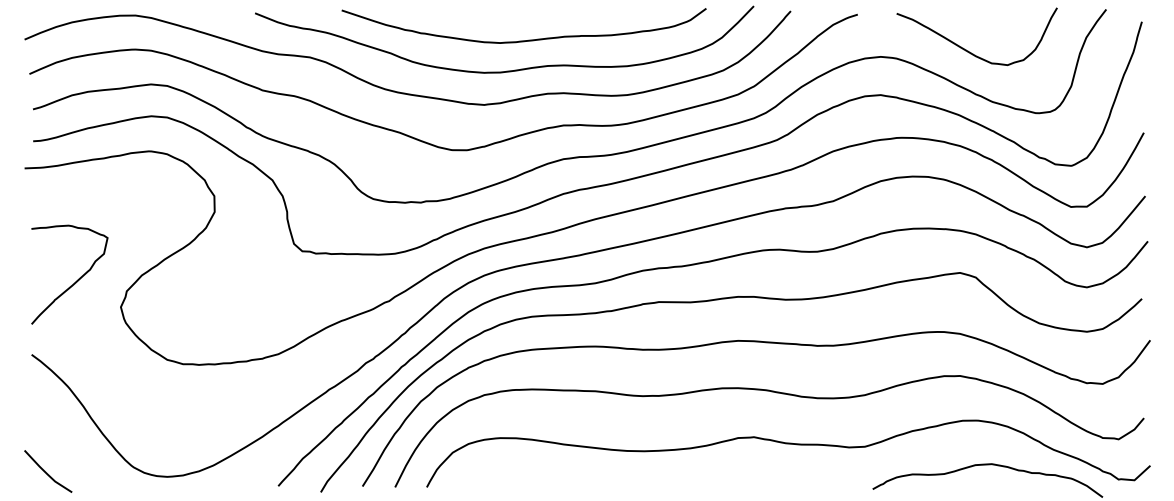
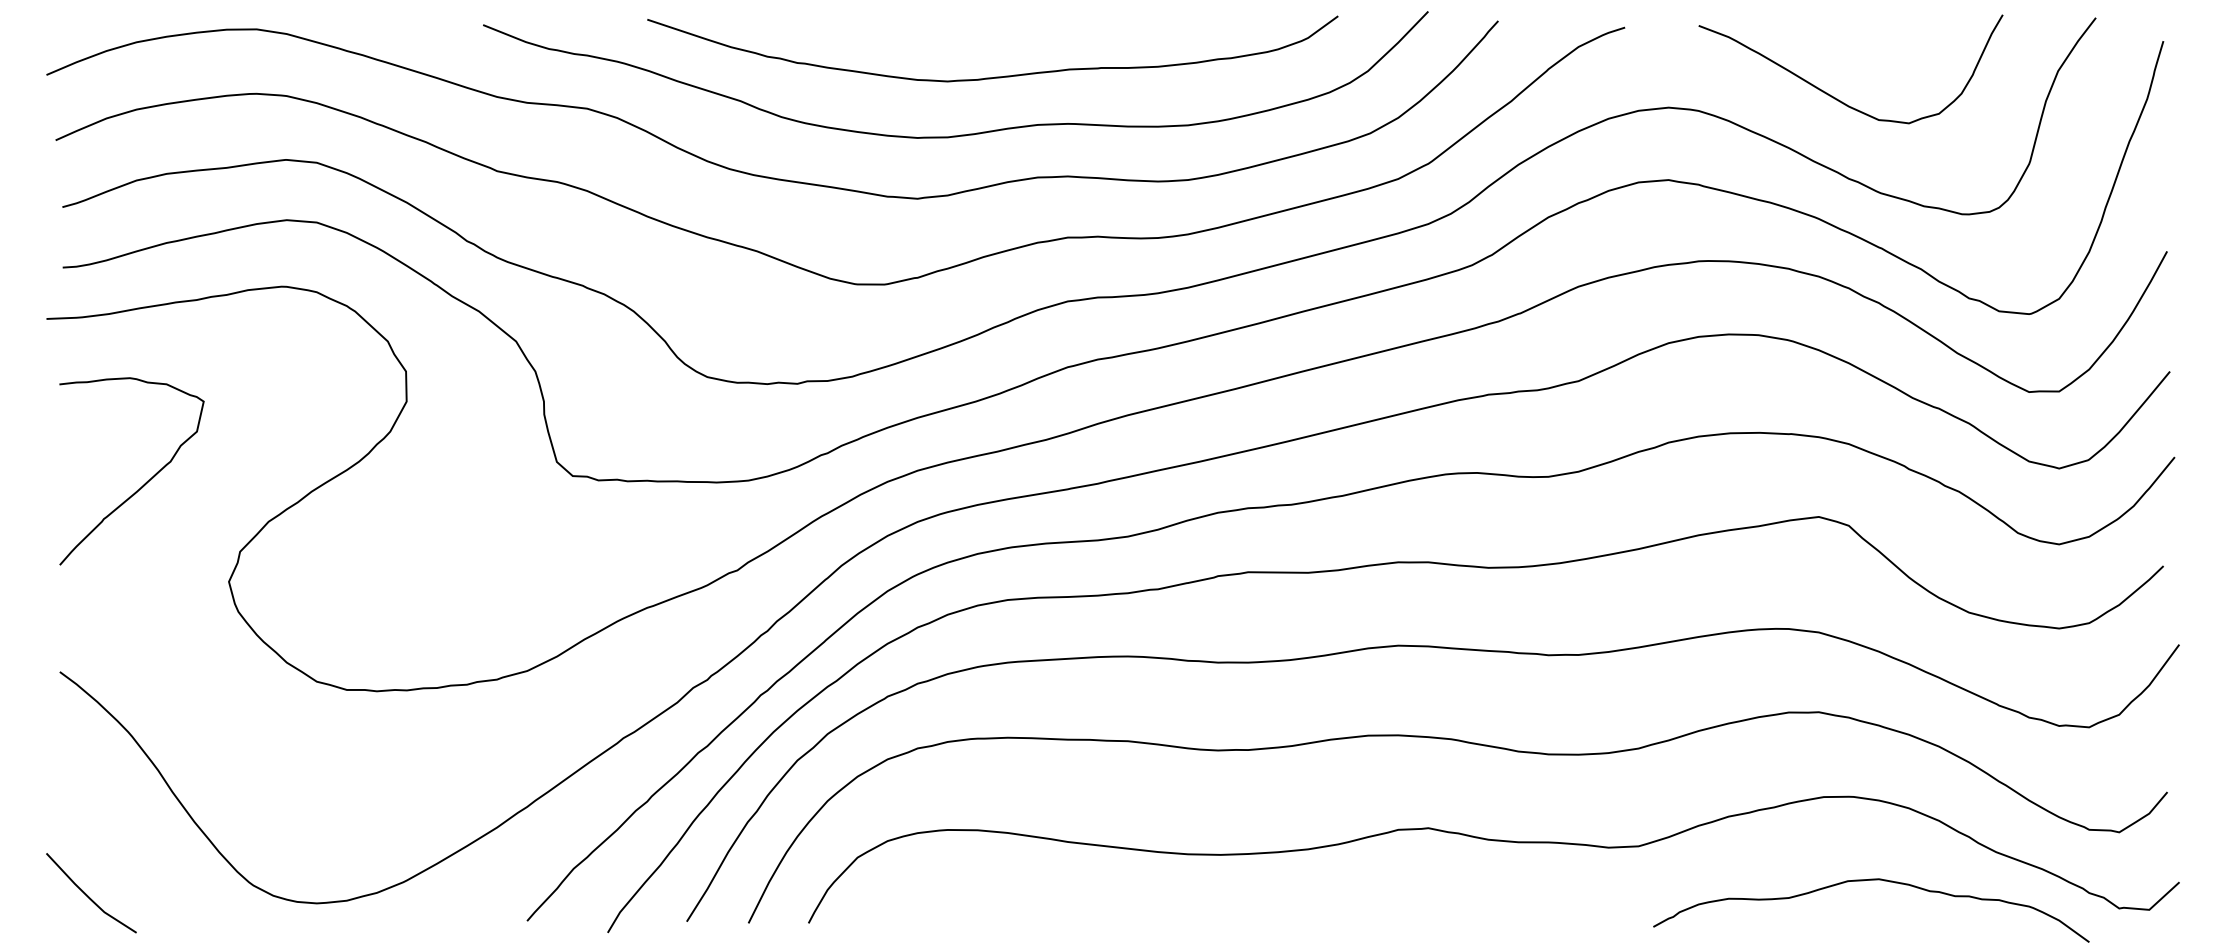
curve: (76, 280) -> (144, 482), moved

